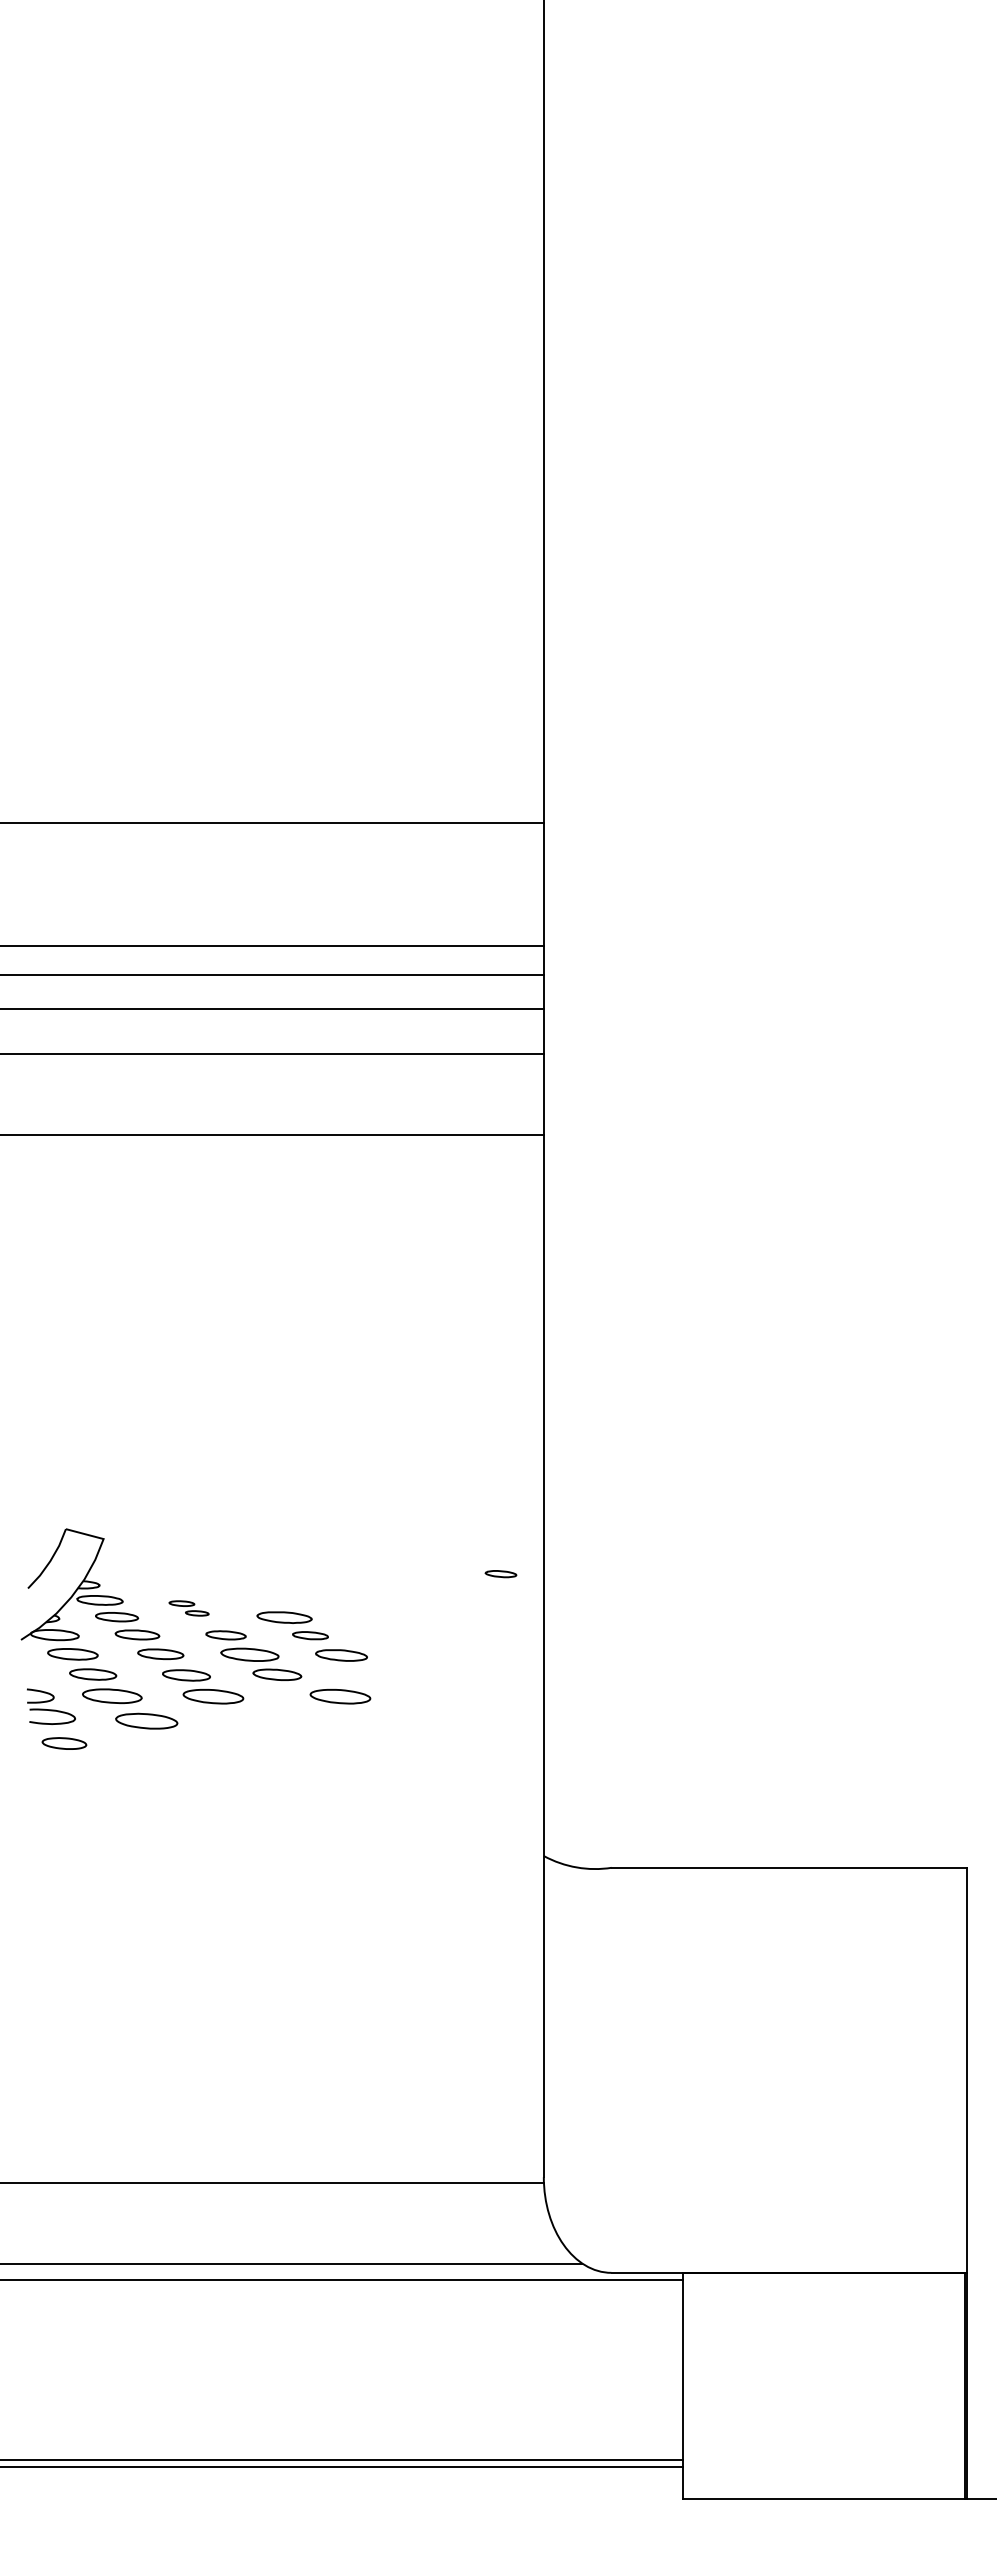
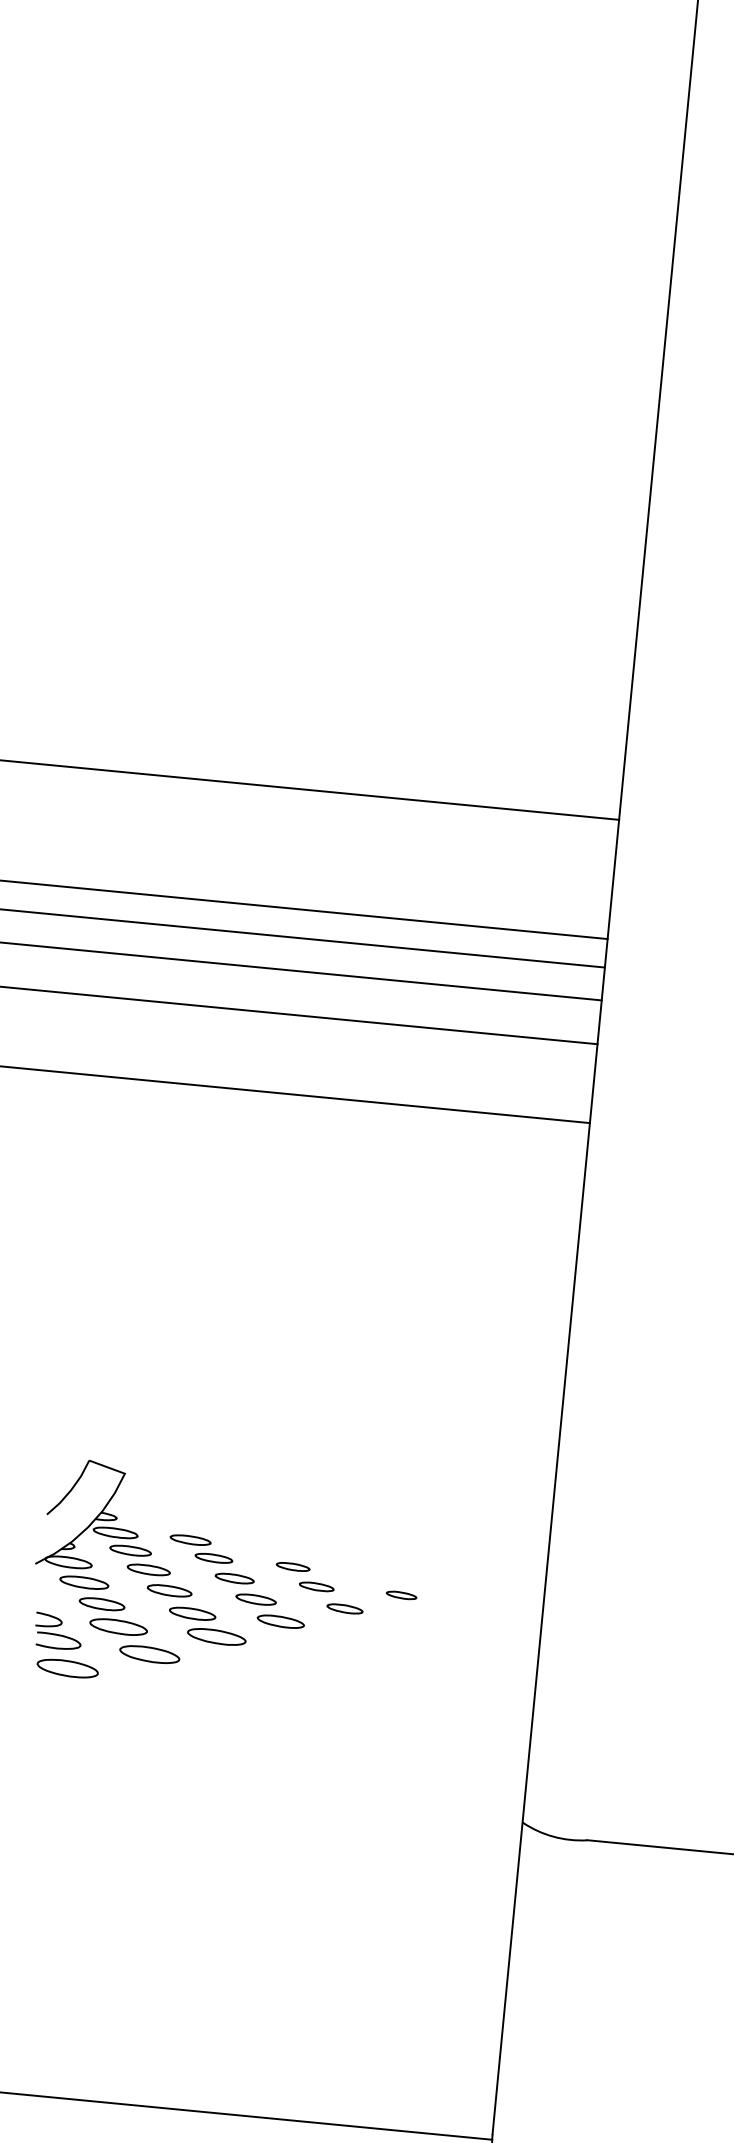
part: (500, 1574) -> (401, 1595), moved
part: (188, 1608) -> (200, 1549), size x1.67
part: (284, 1617) -> (293, 1566), size x0.62
part: (249, 1654) -> (255, 1599), size x0.71
part: (341, 1655) -> (344, 1608), size x0.71
part: (340, 1696) -> (340, 1648), removed
part: (64, 1743) -> (67, 1668), size x1.43

